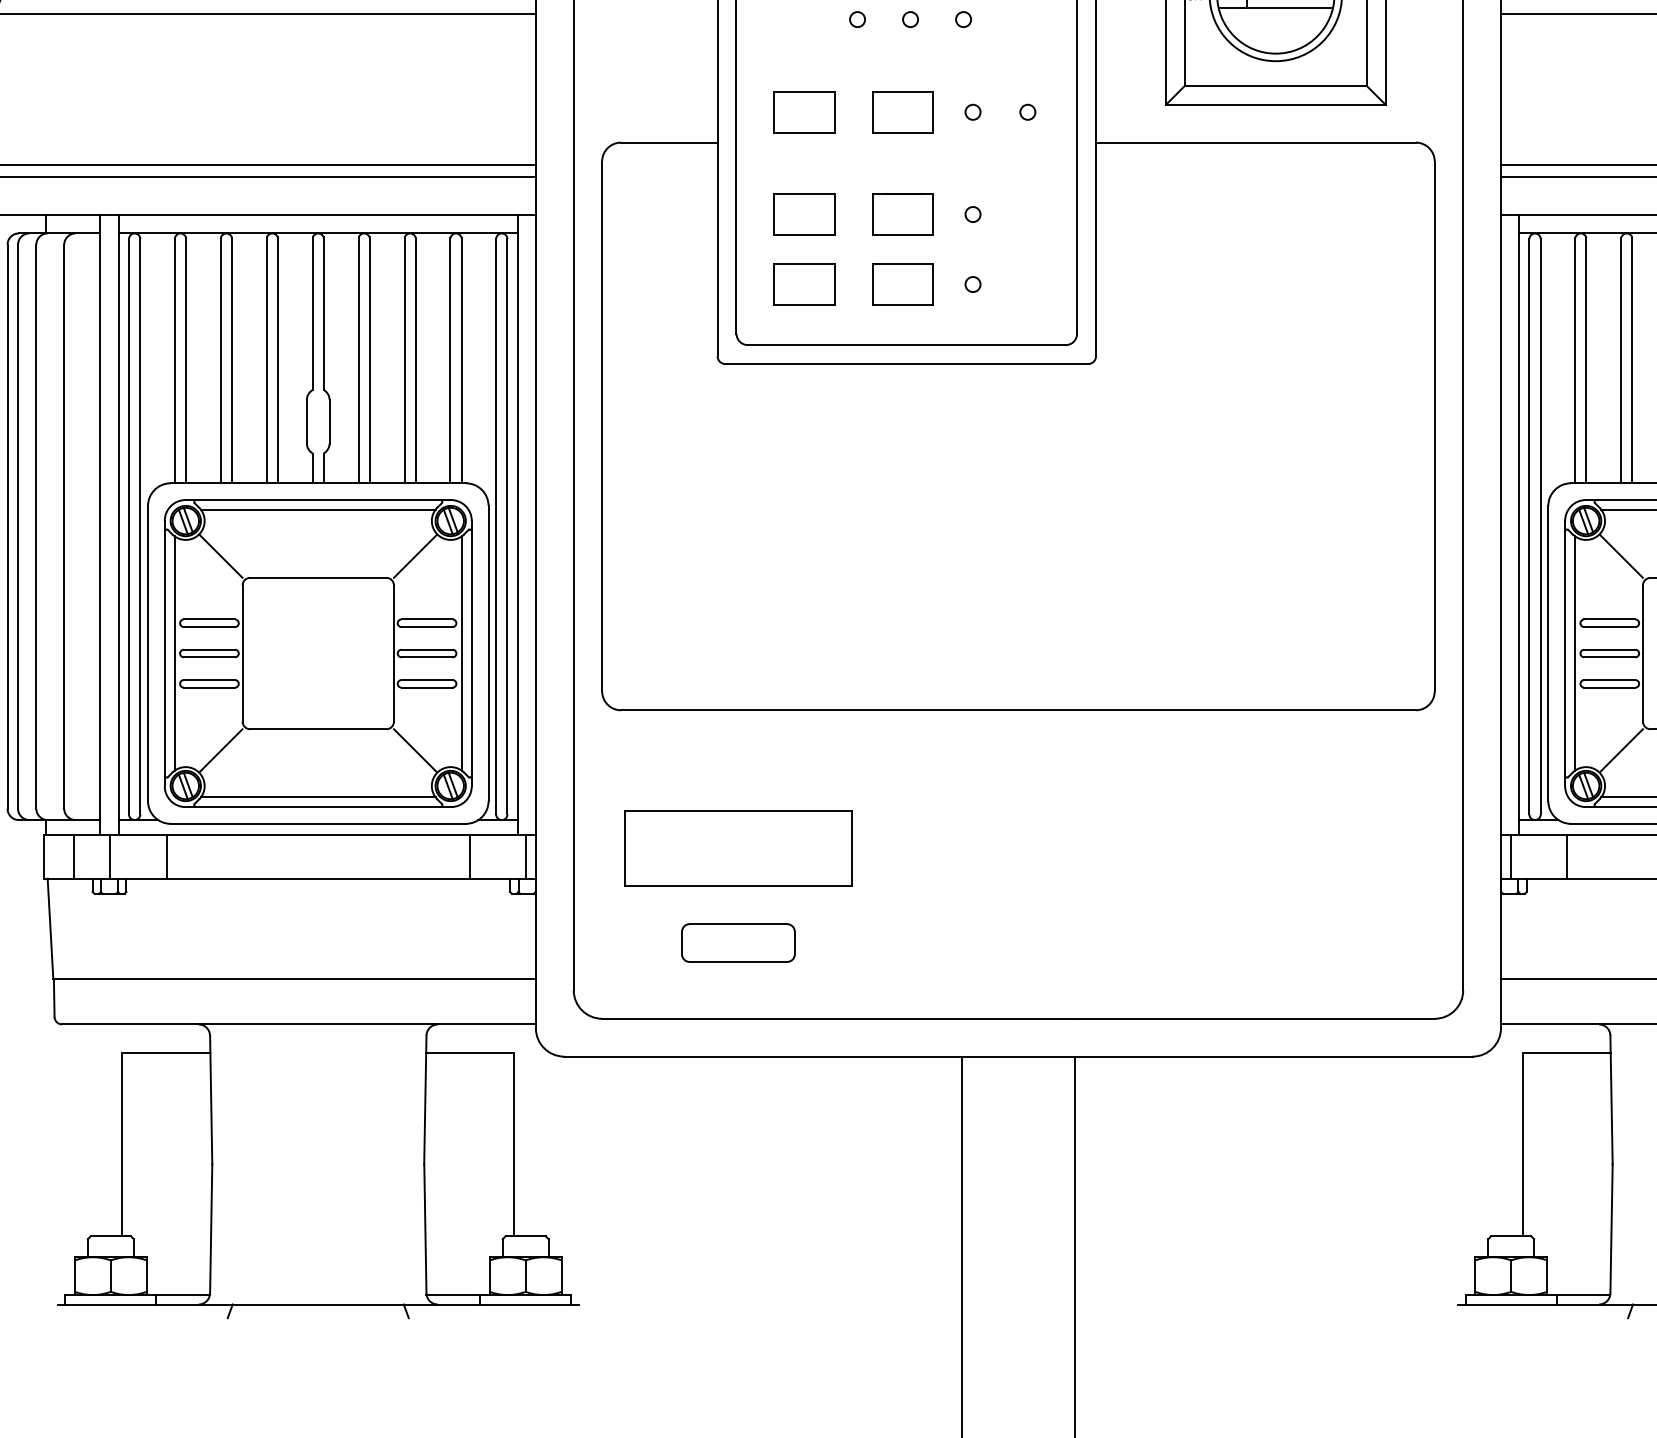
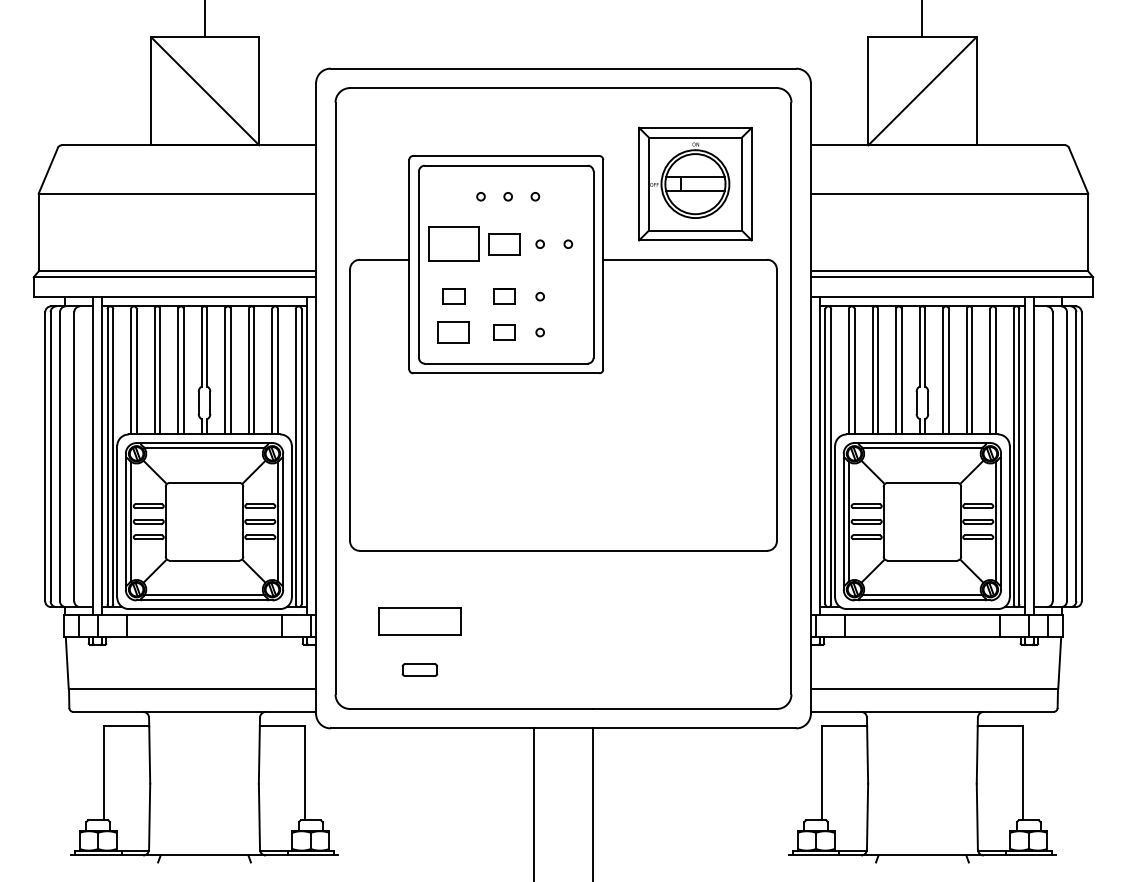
part: (803, 112) -> (453, 244), size x1.6
part: (803, 214) -> (453, 296), size x0.7
part: (903, 214) -> (504, 296), size x0.7
part: (903, 284) -> (504, 332), size x0.7
part: (737, 848) -> (419, 621), size x0.7
part: (737, 941) -> (419, 669), size x0.6

